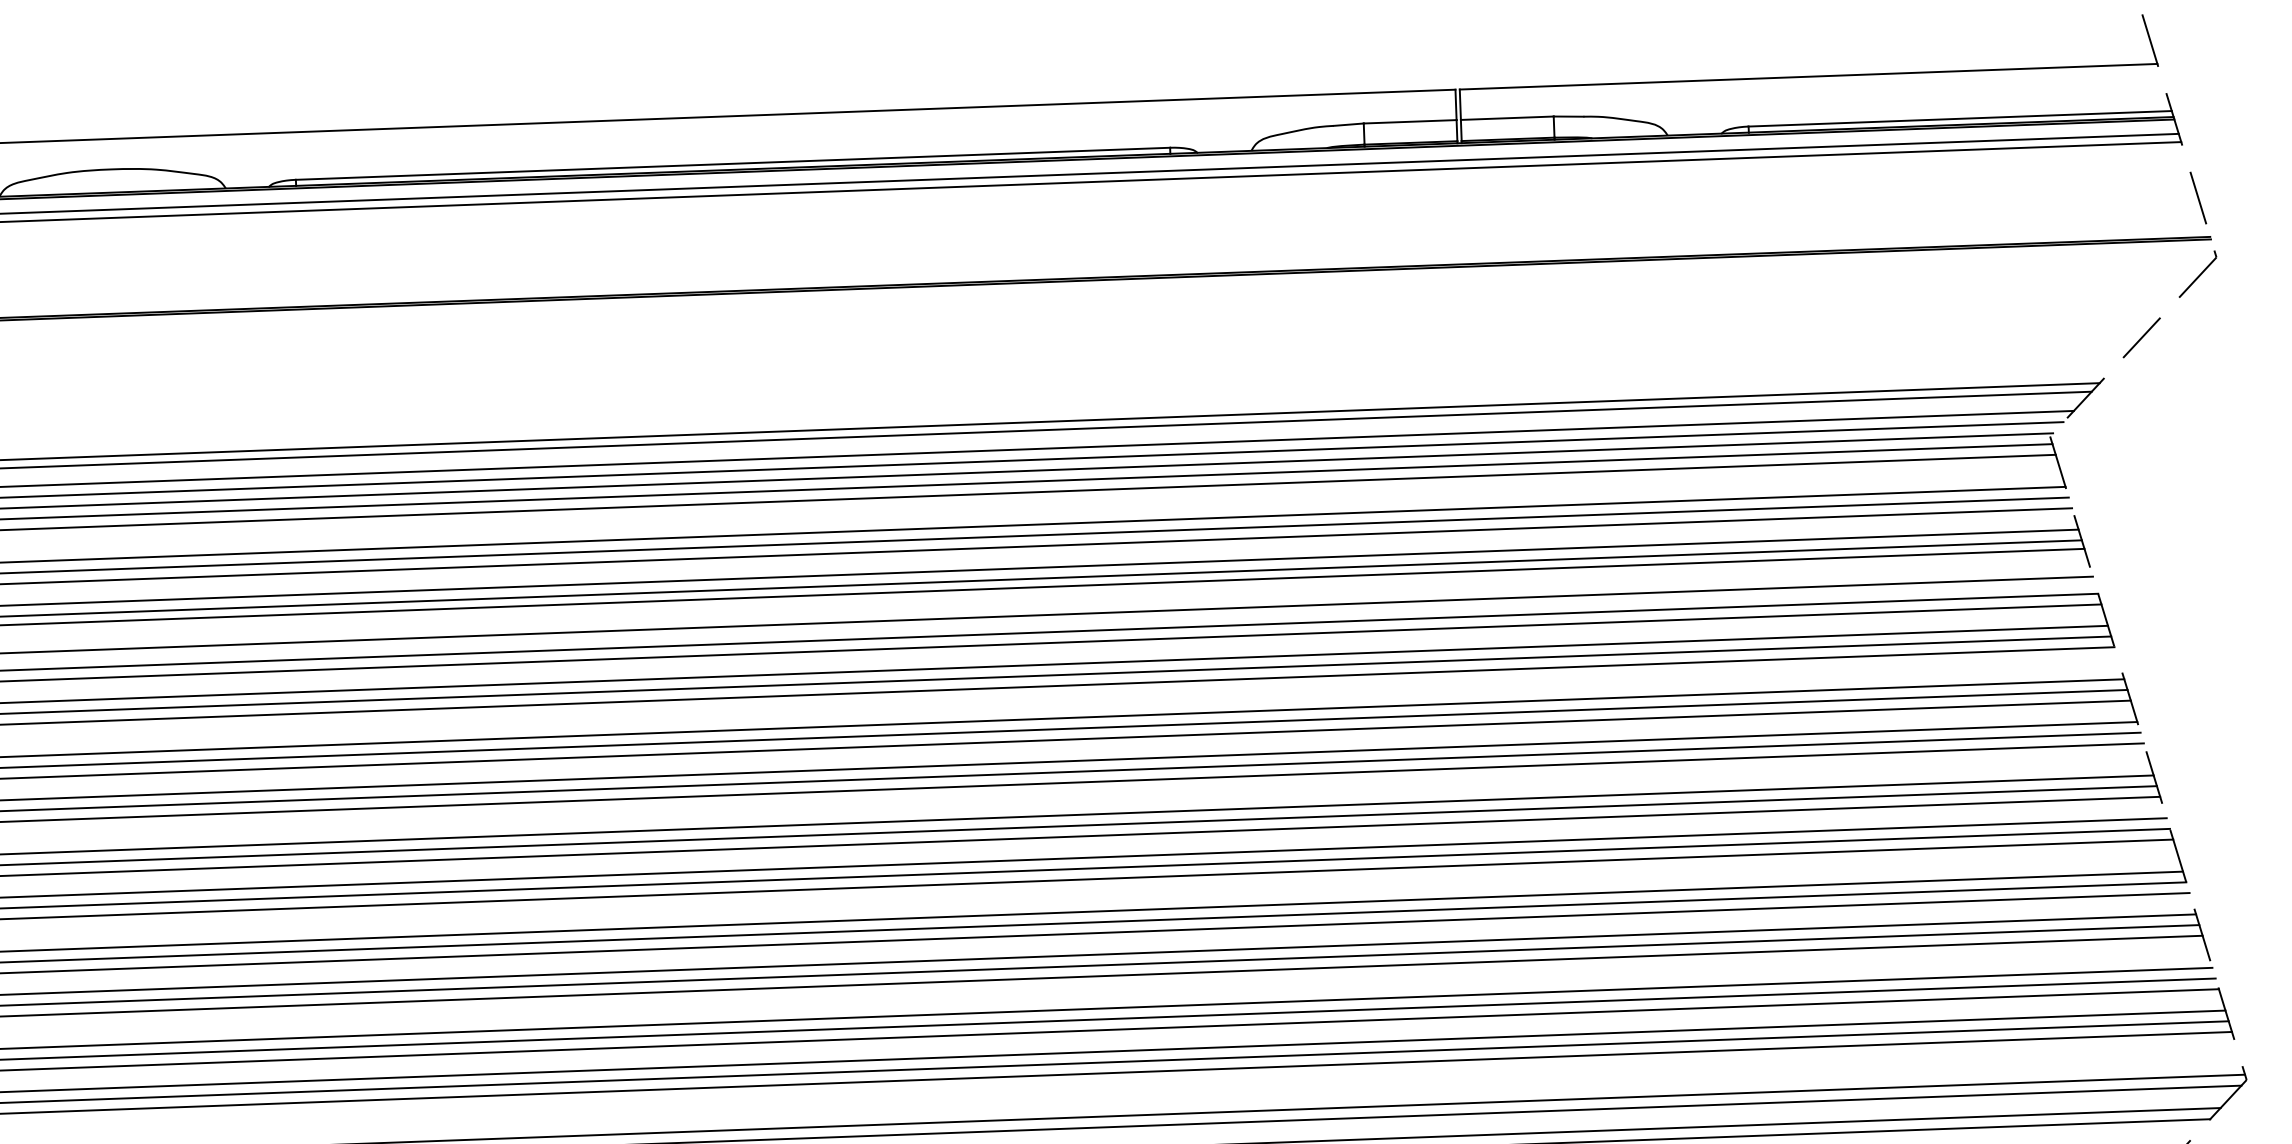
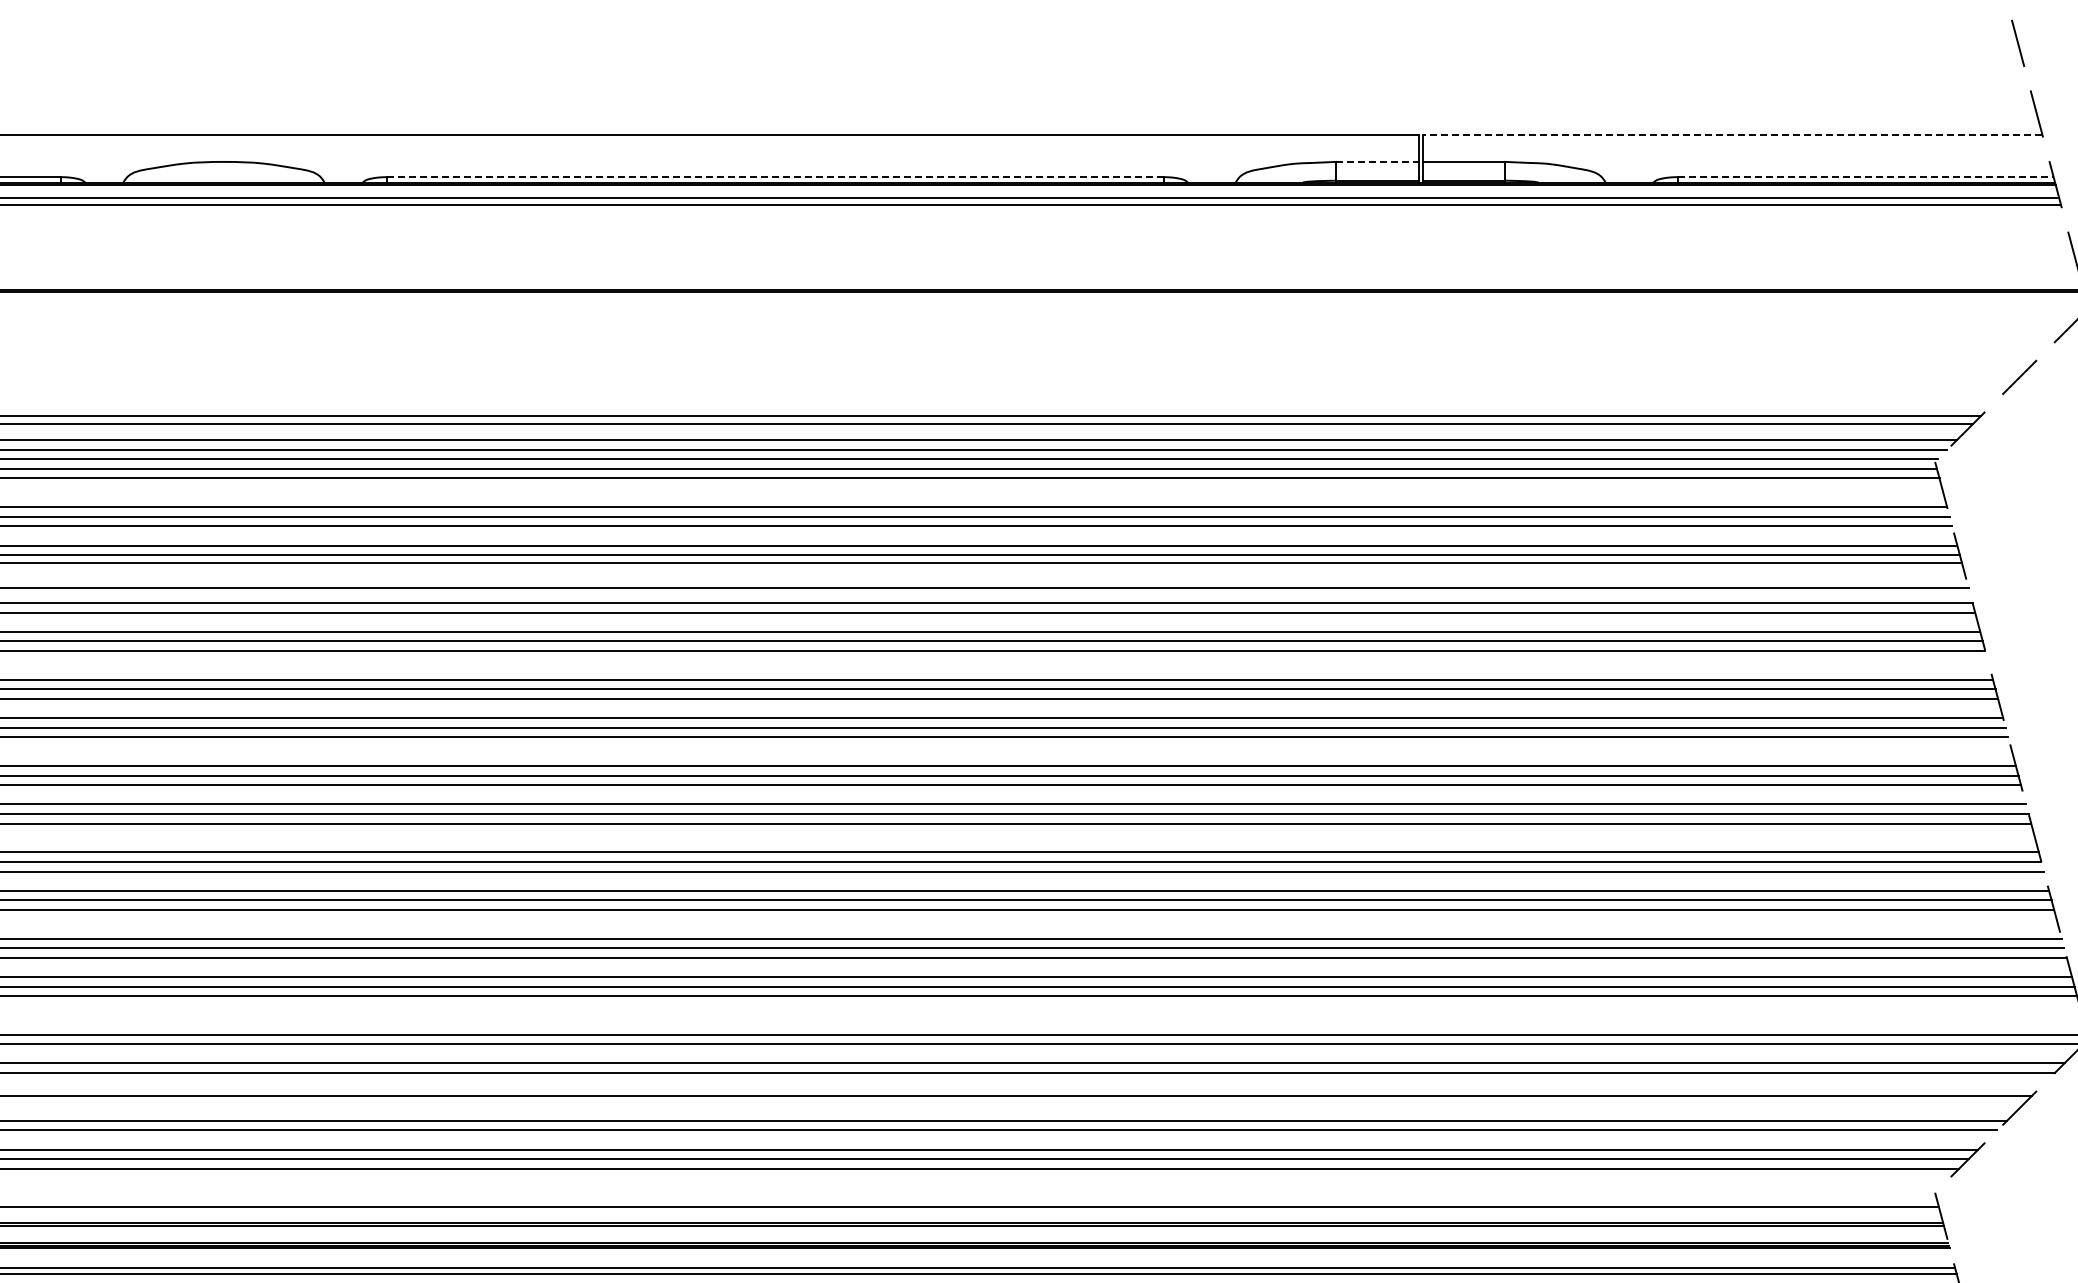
line: (1808, 76) -> (1732, 134), solid -> dashed
line: (1960, 119) -> (1865, 177), solid -> dashed
line: (1411, 121) -> (1378, 161), solid -> dashed
line: (733, 164) -> (775, 177), solid -> dashed

